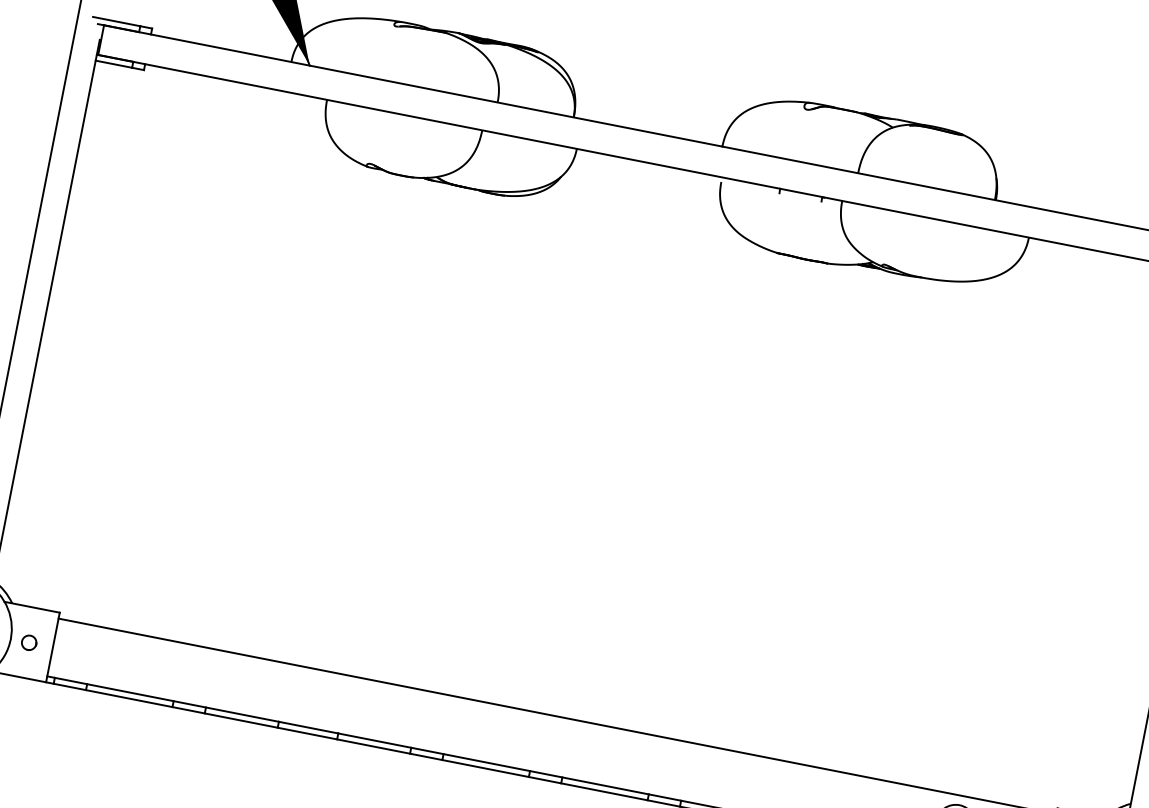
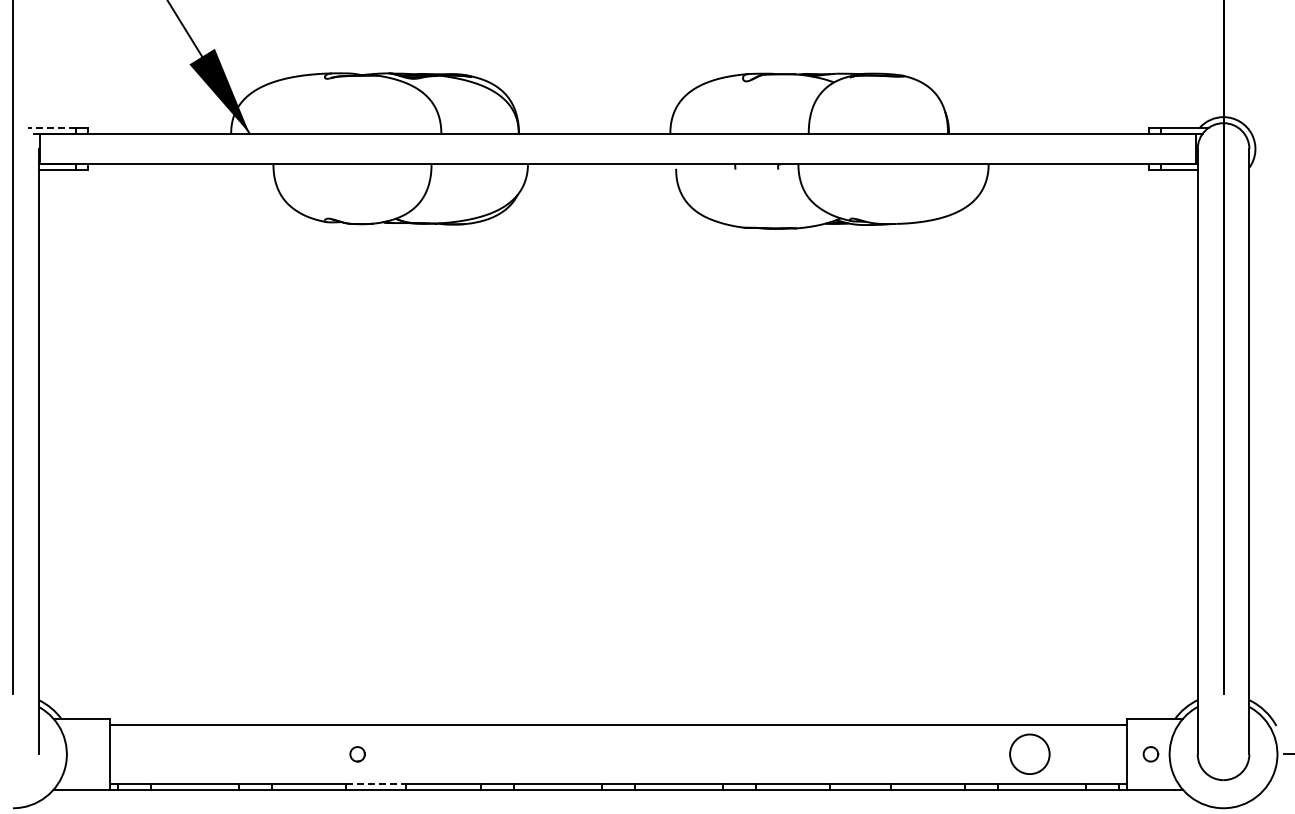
line: (116, 21) -> (51, 127), solid -> dashed
part: (29, 642) -> (357, 754), moved
line: (308, 727) -> (376, 783), solid -> dashed

